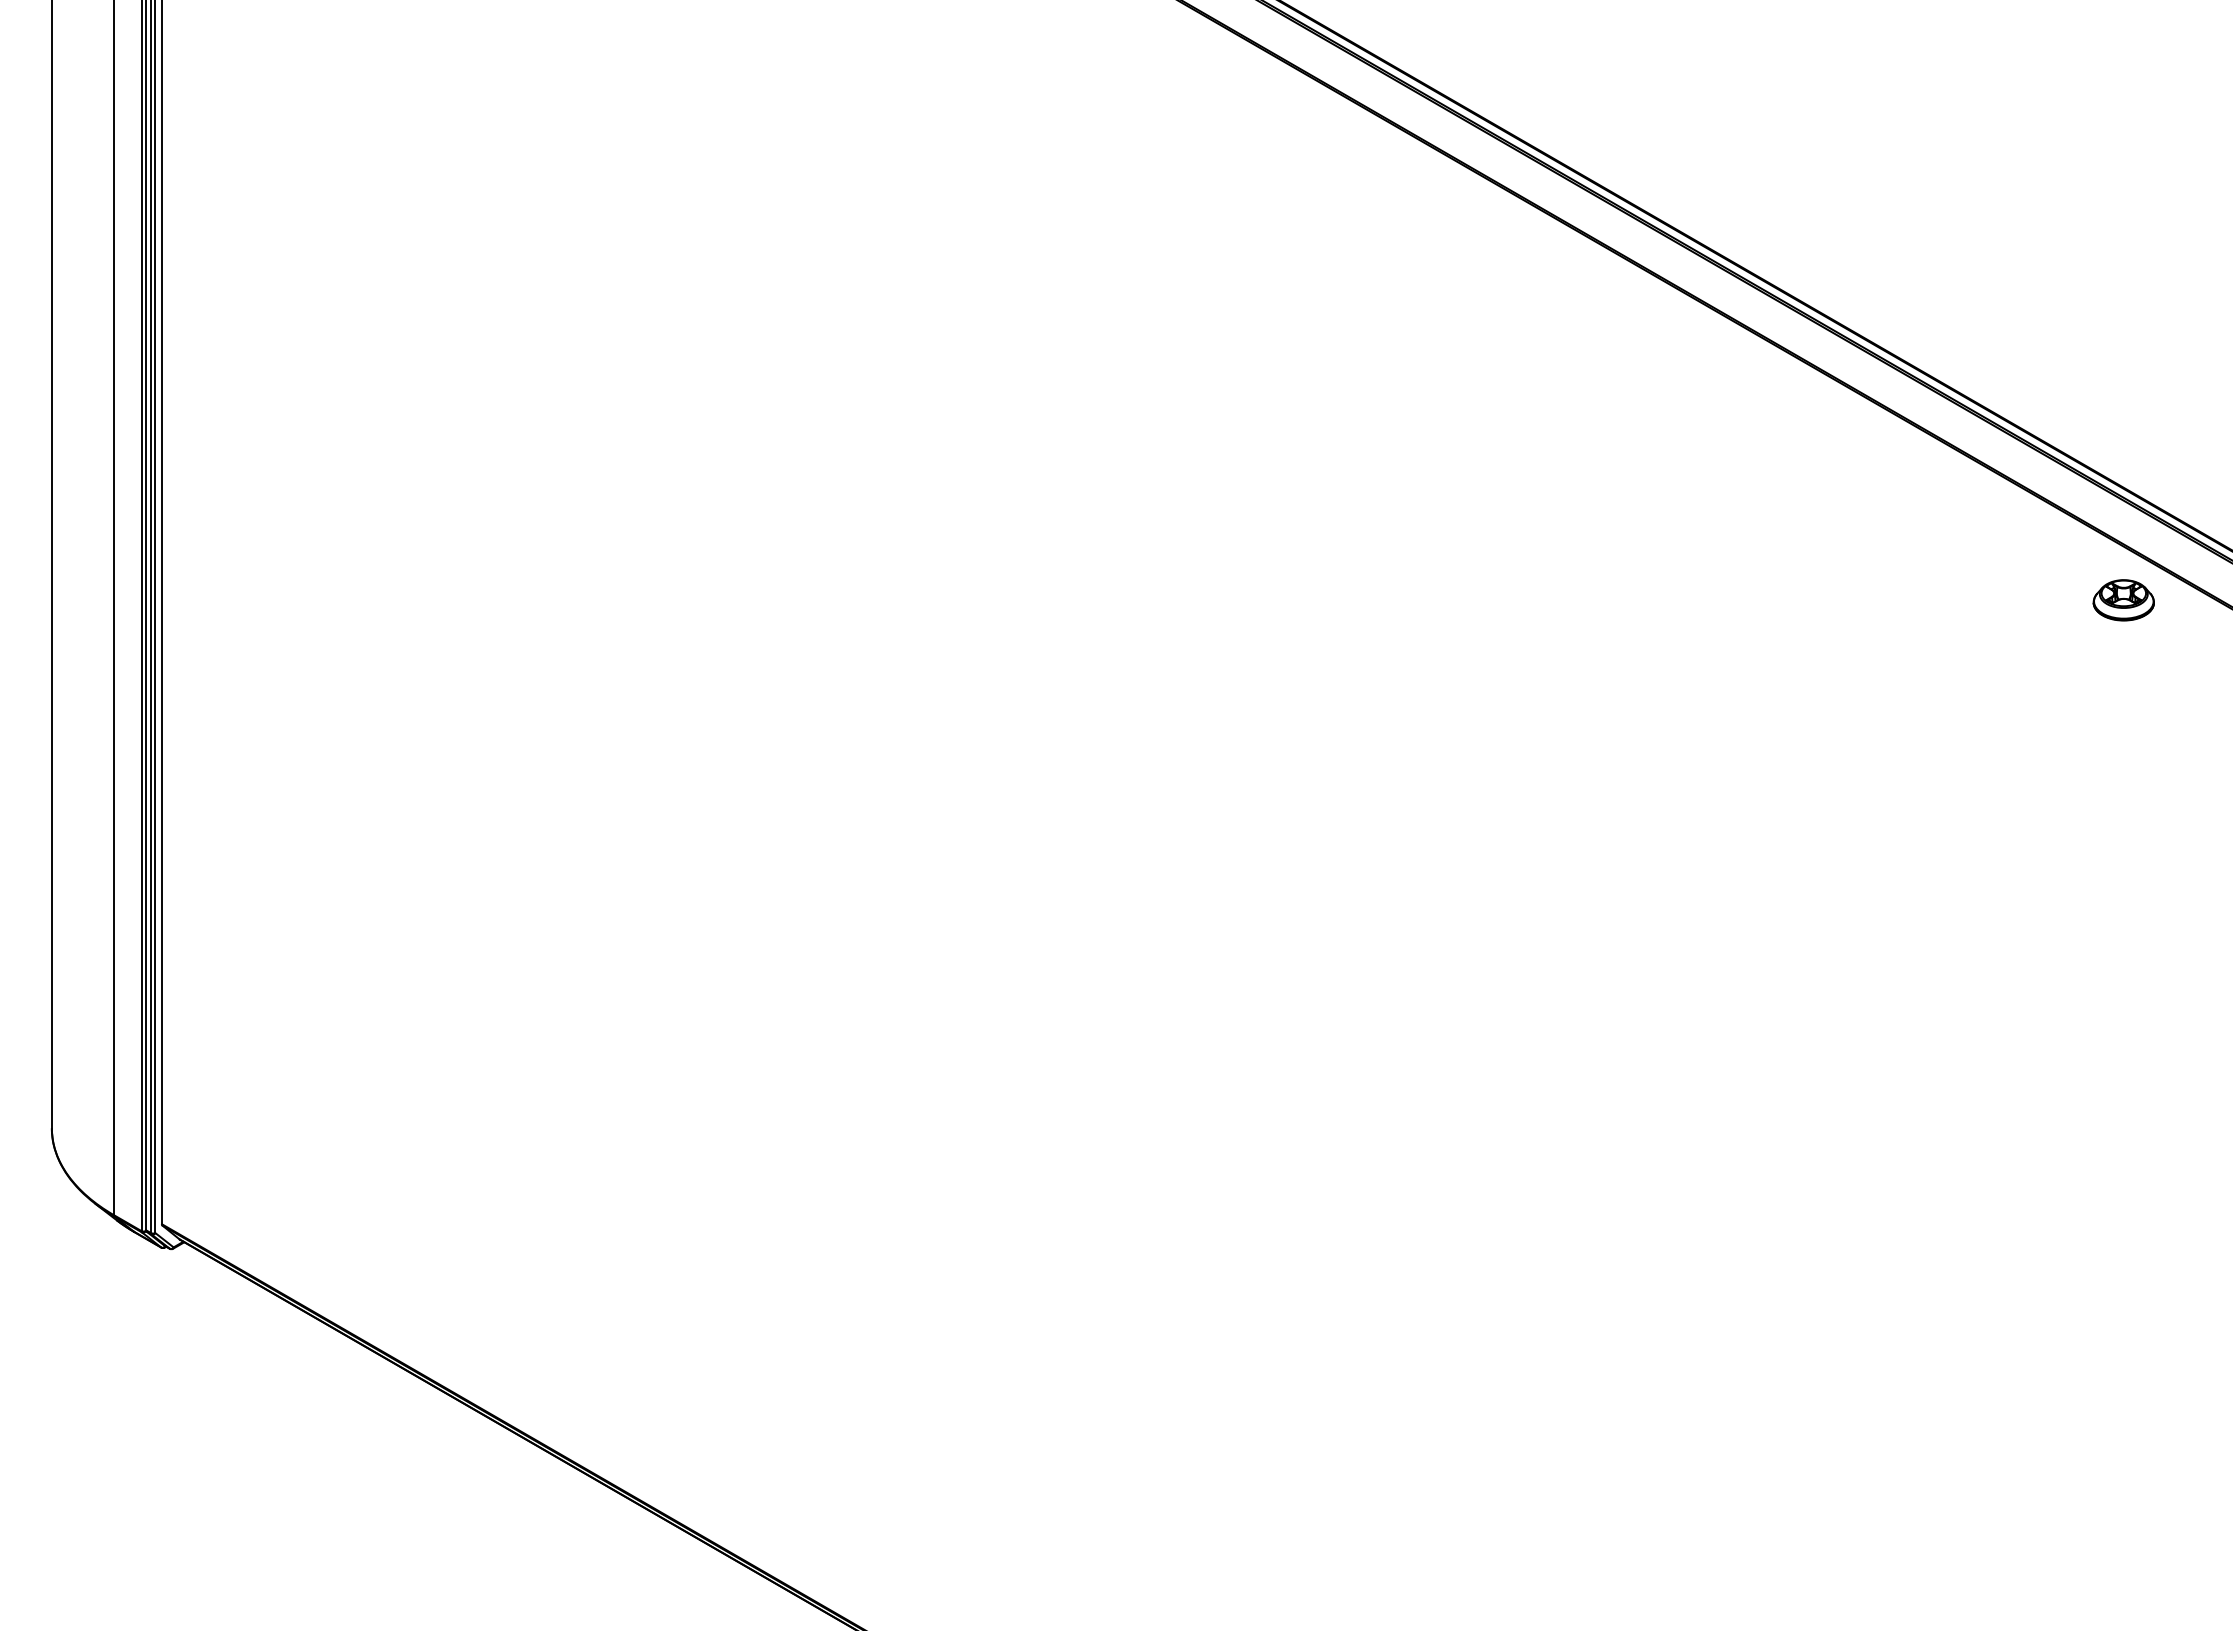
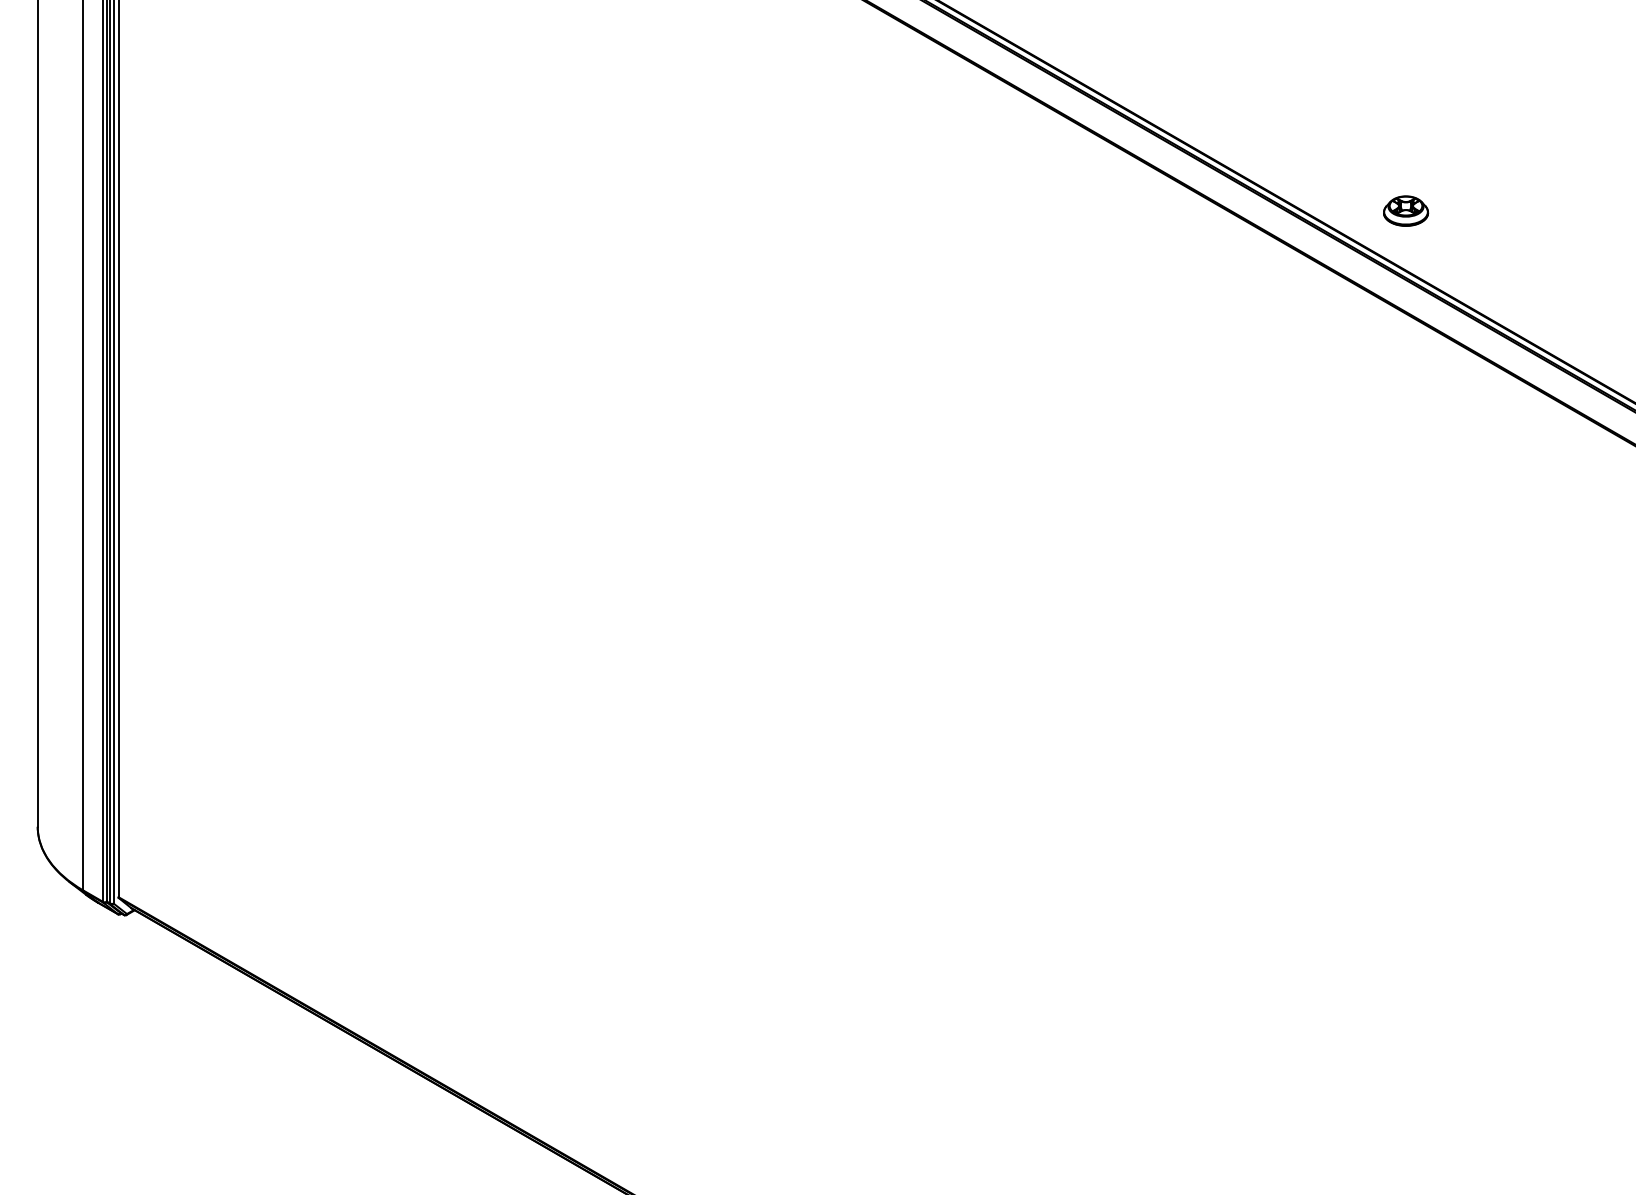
part: (2123, 600) -> (1405, 211), moved

